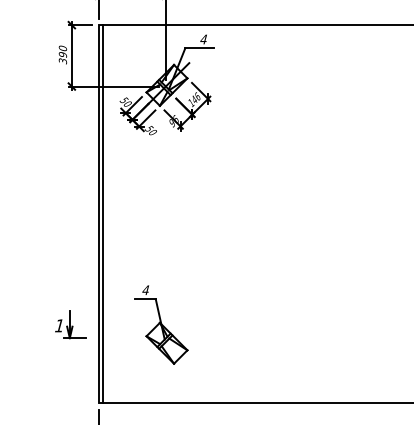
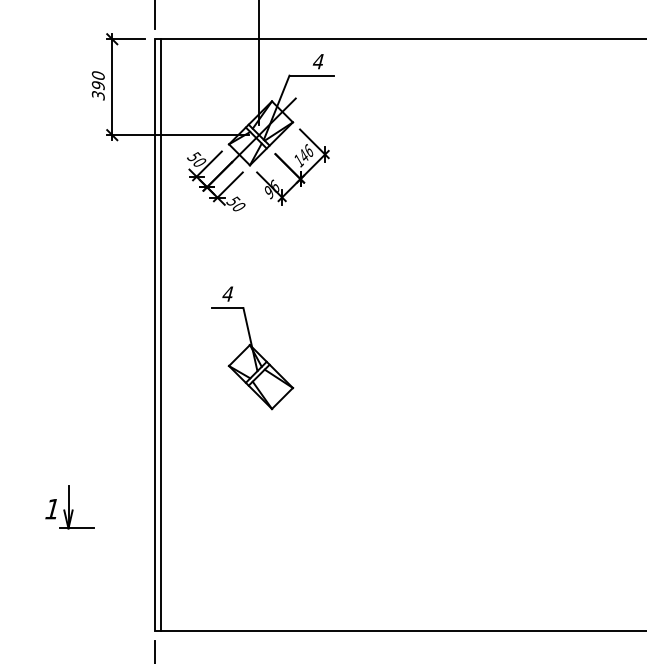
part: (70, 324) -> (69, 507), moved
part: (161, 324) -> (252, 347), moved

